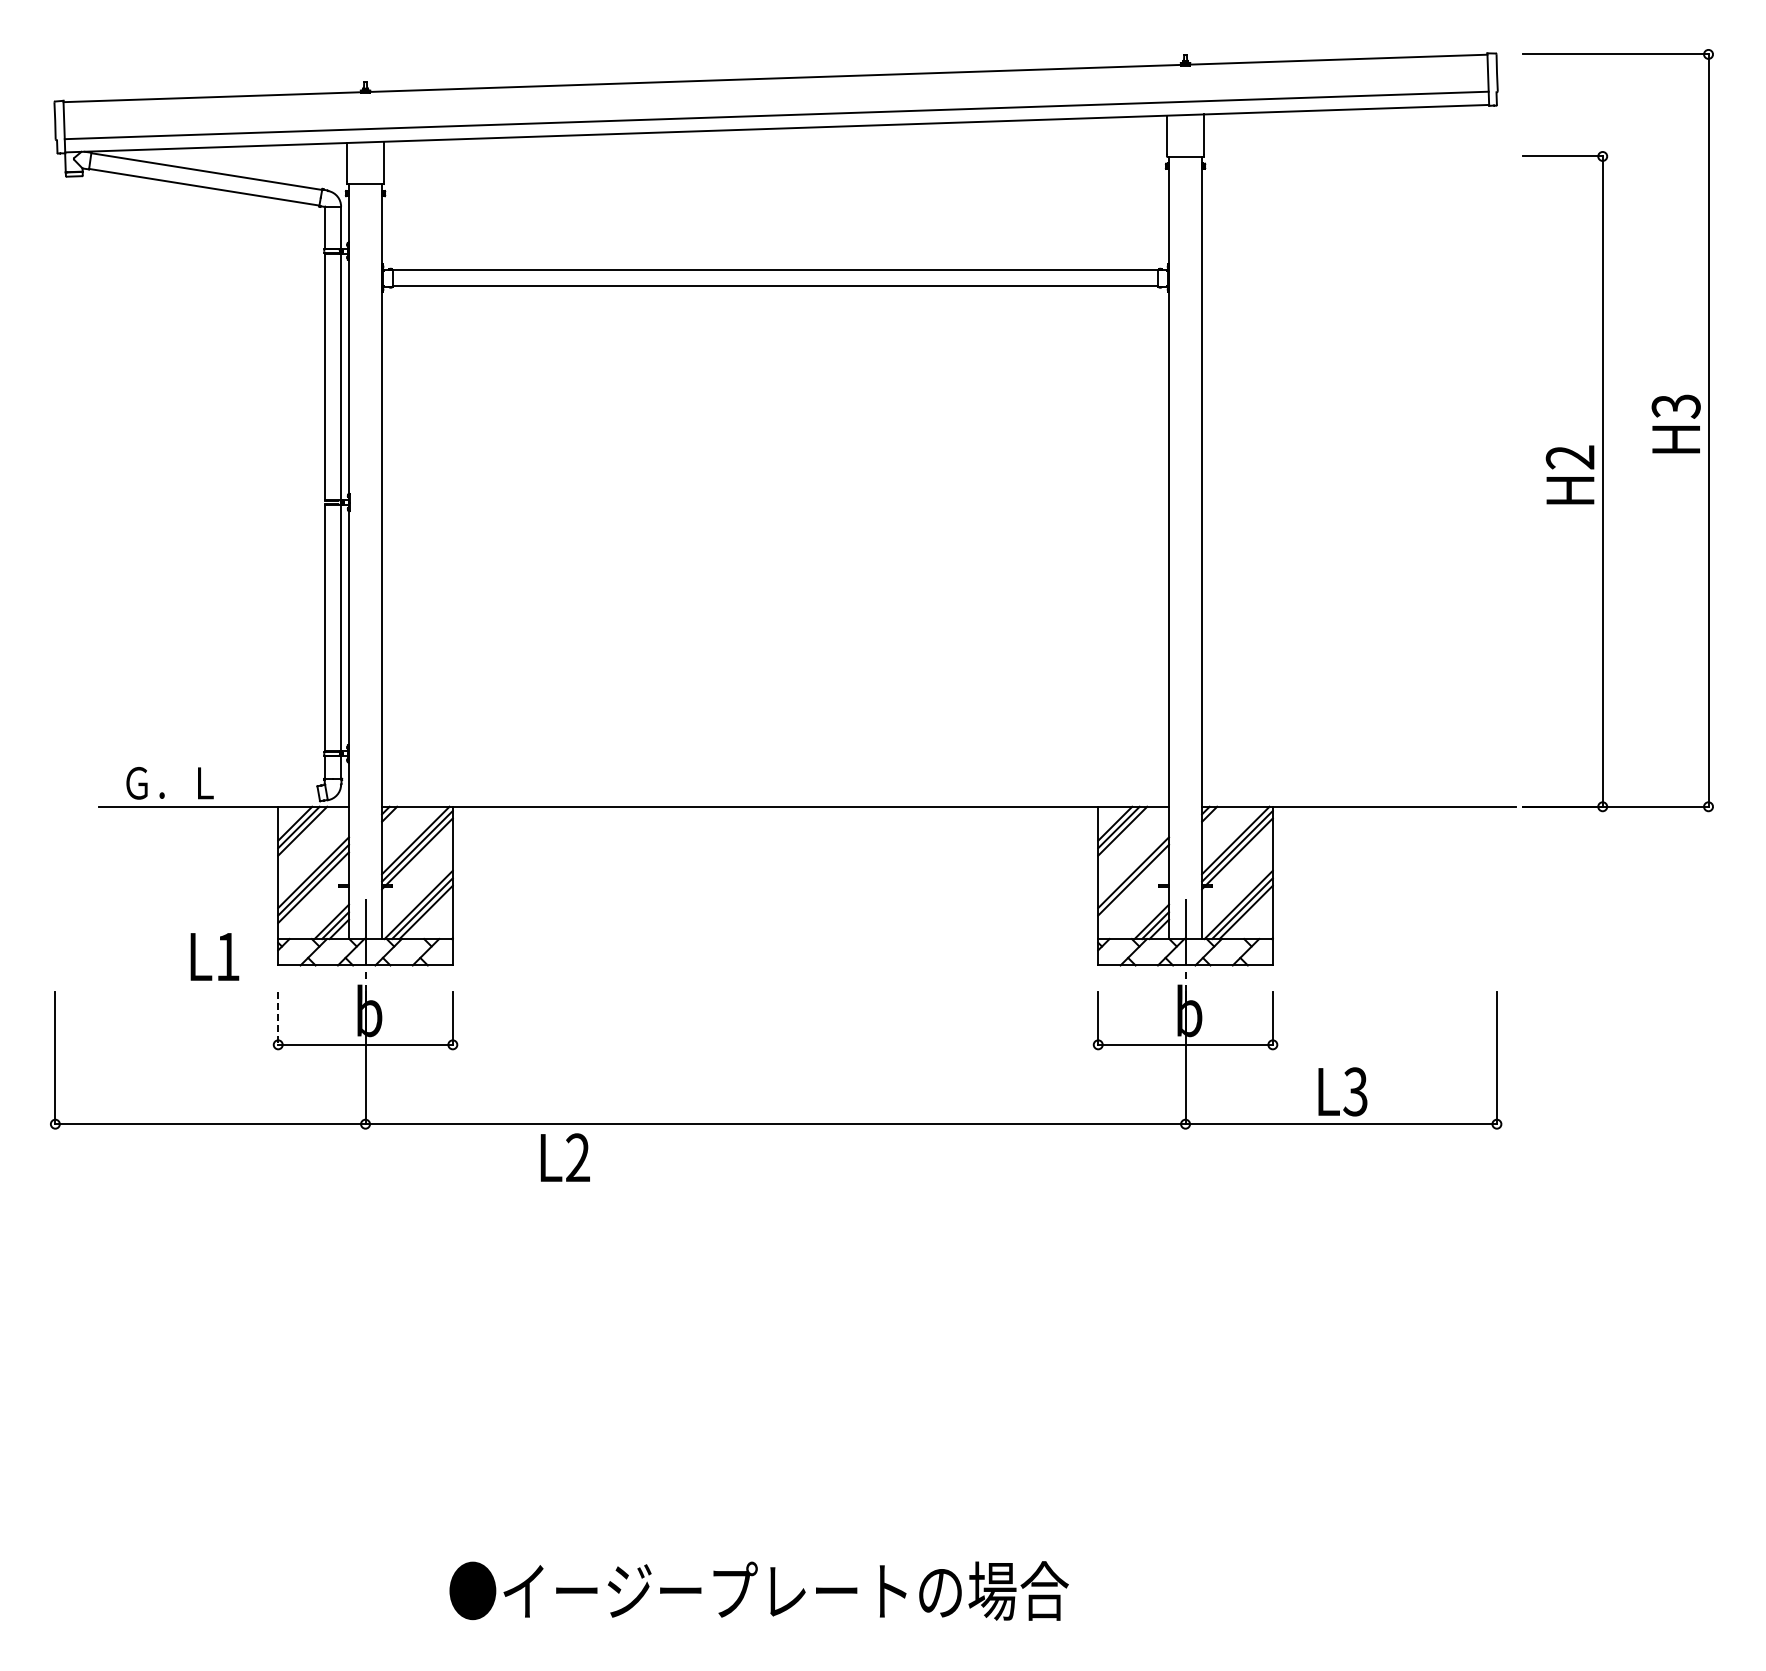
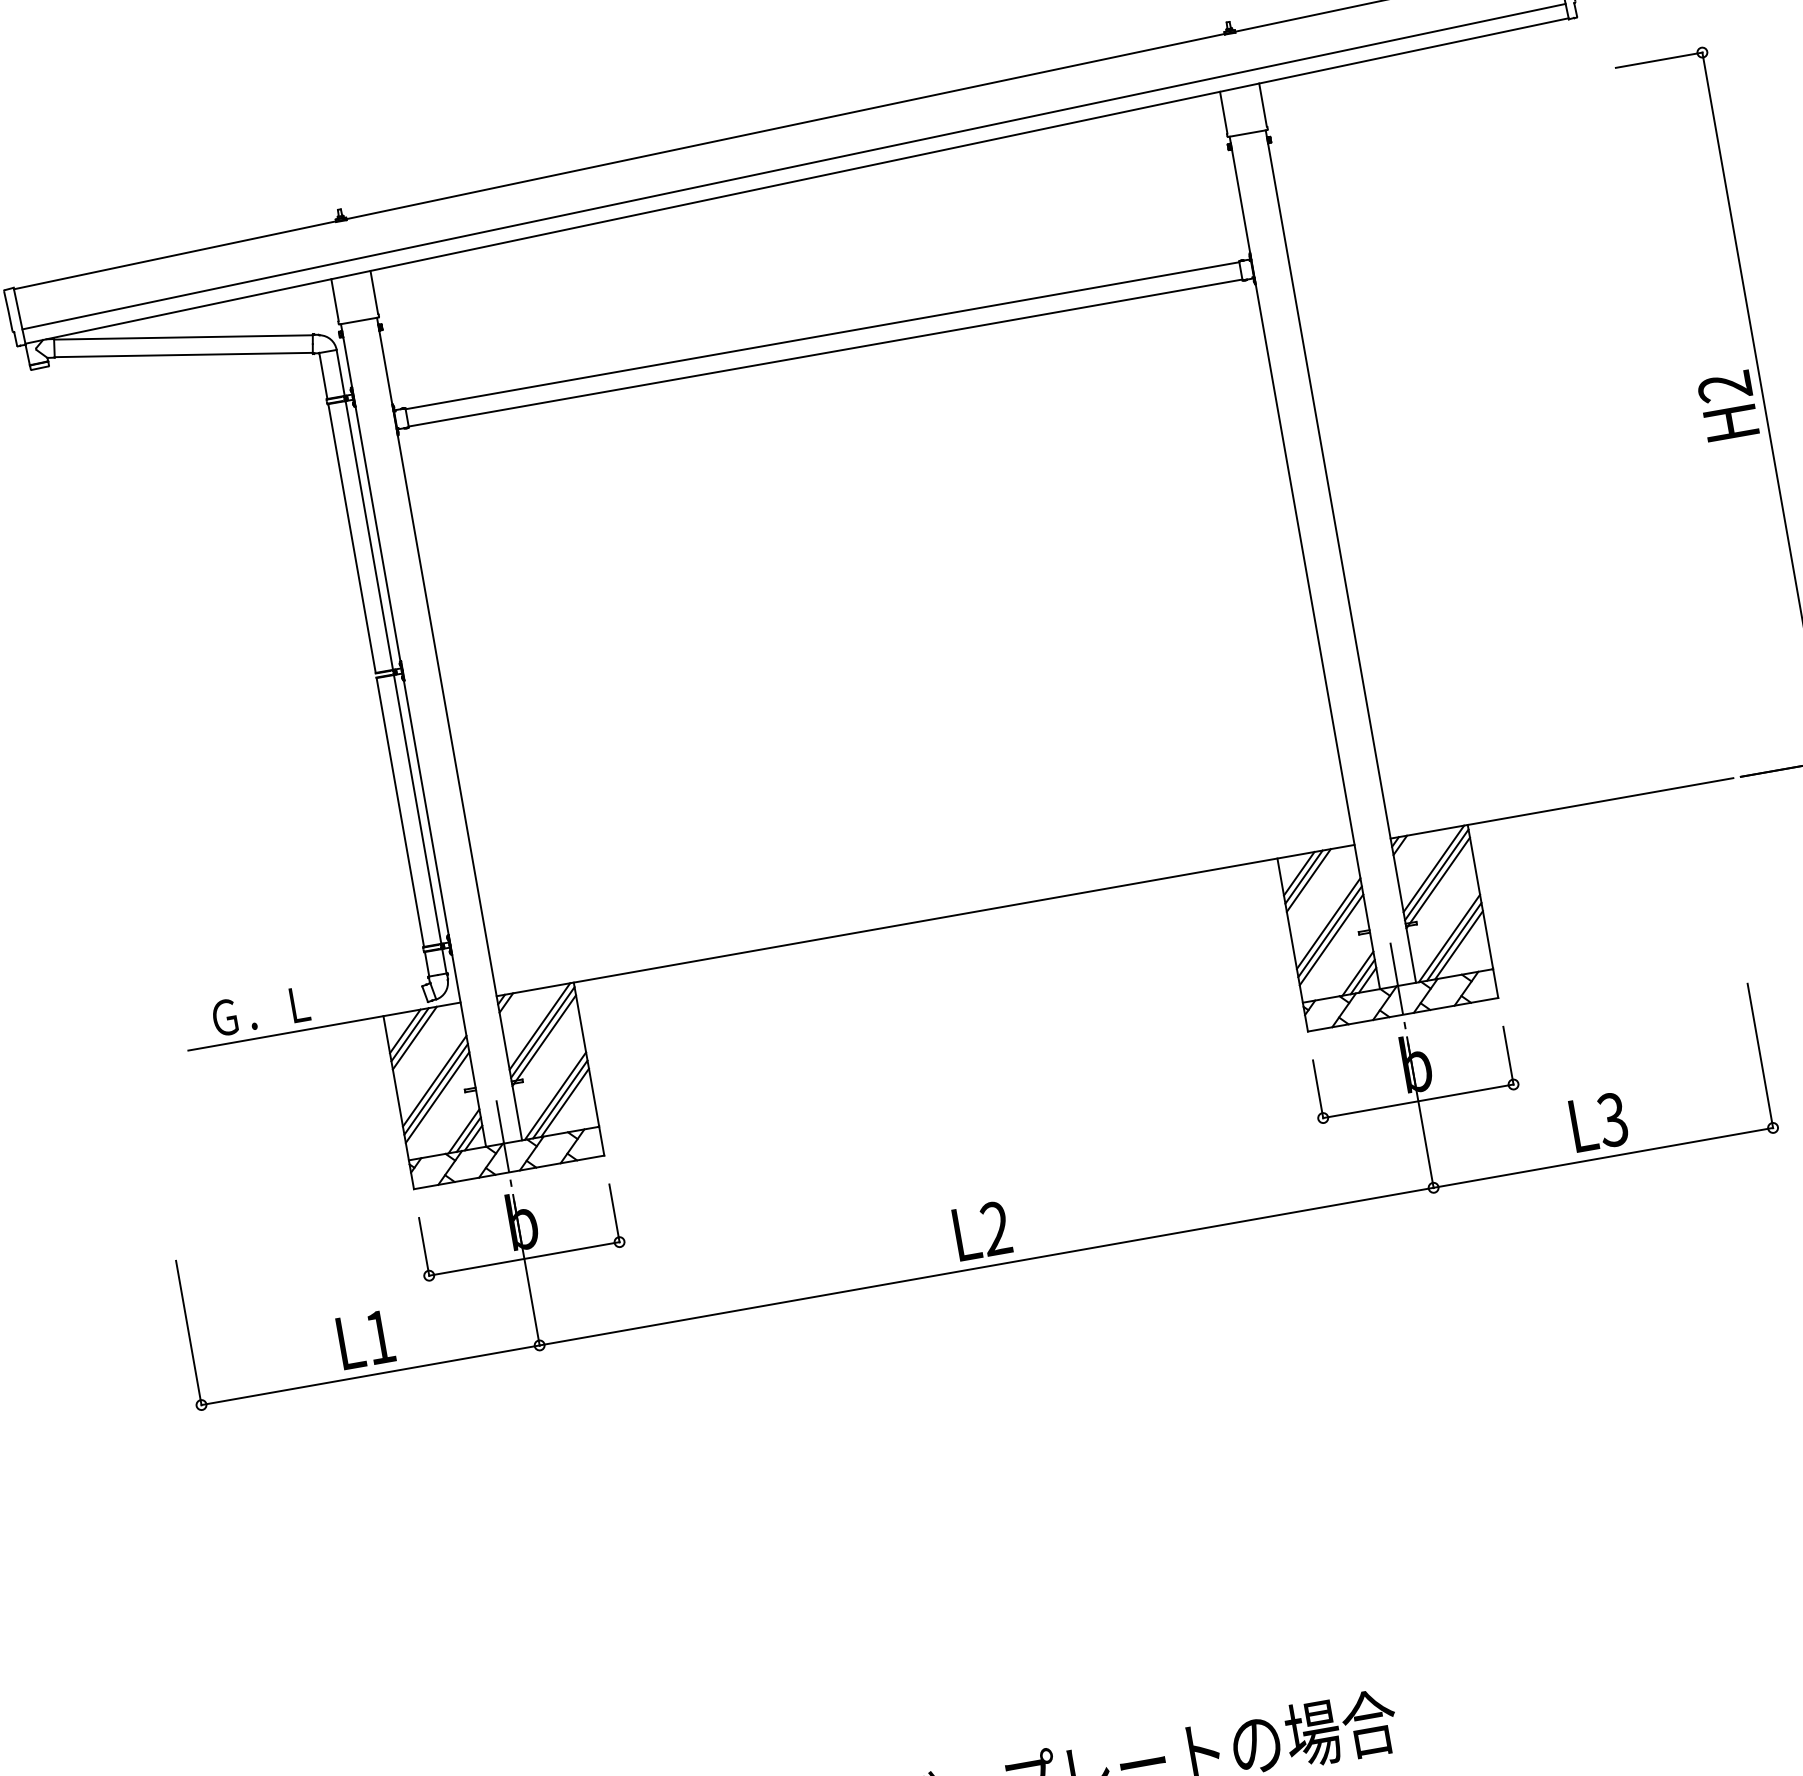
line: (1133, 887) -> (1331, 939), added
text: (214, 956) -> (365, 1339), moved
line: (278, 1018) -> (424, 1246), dashed -> solid
text: (564, 1157) -> (981, 1230), moved

